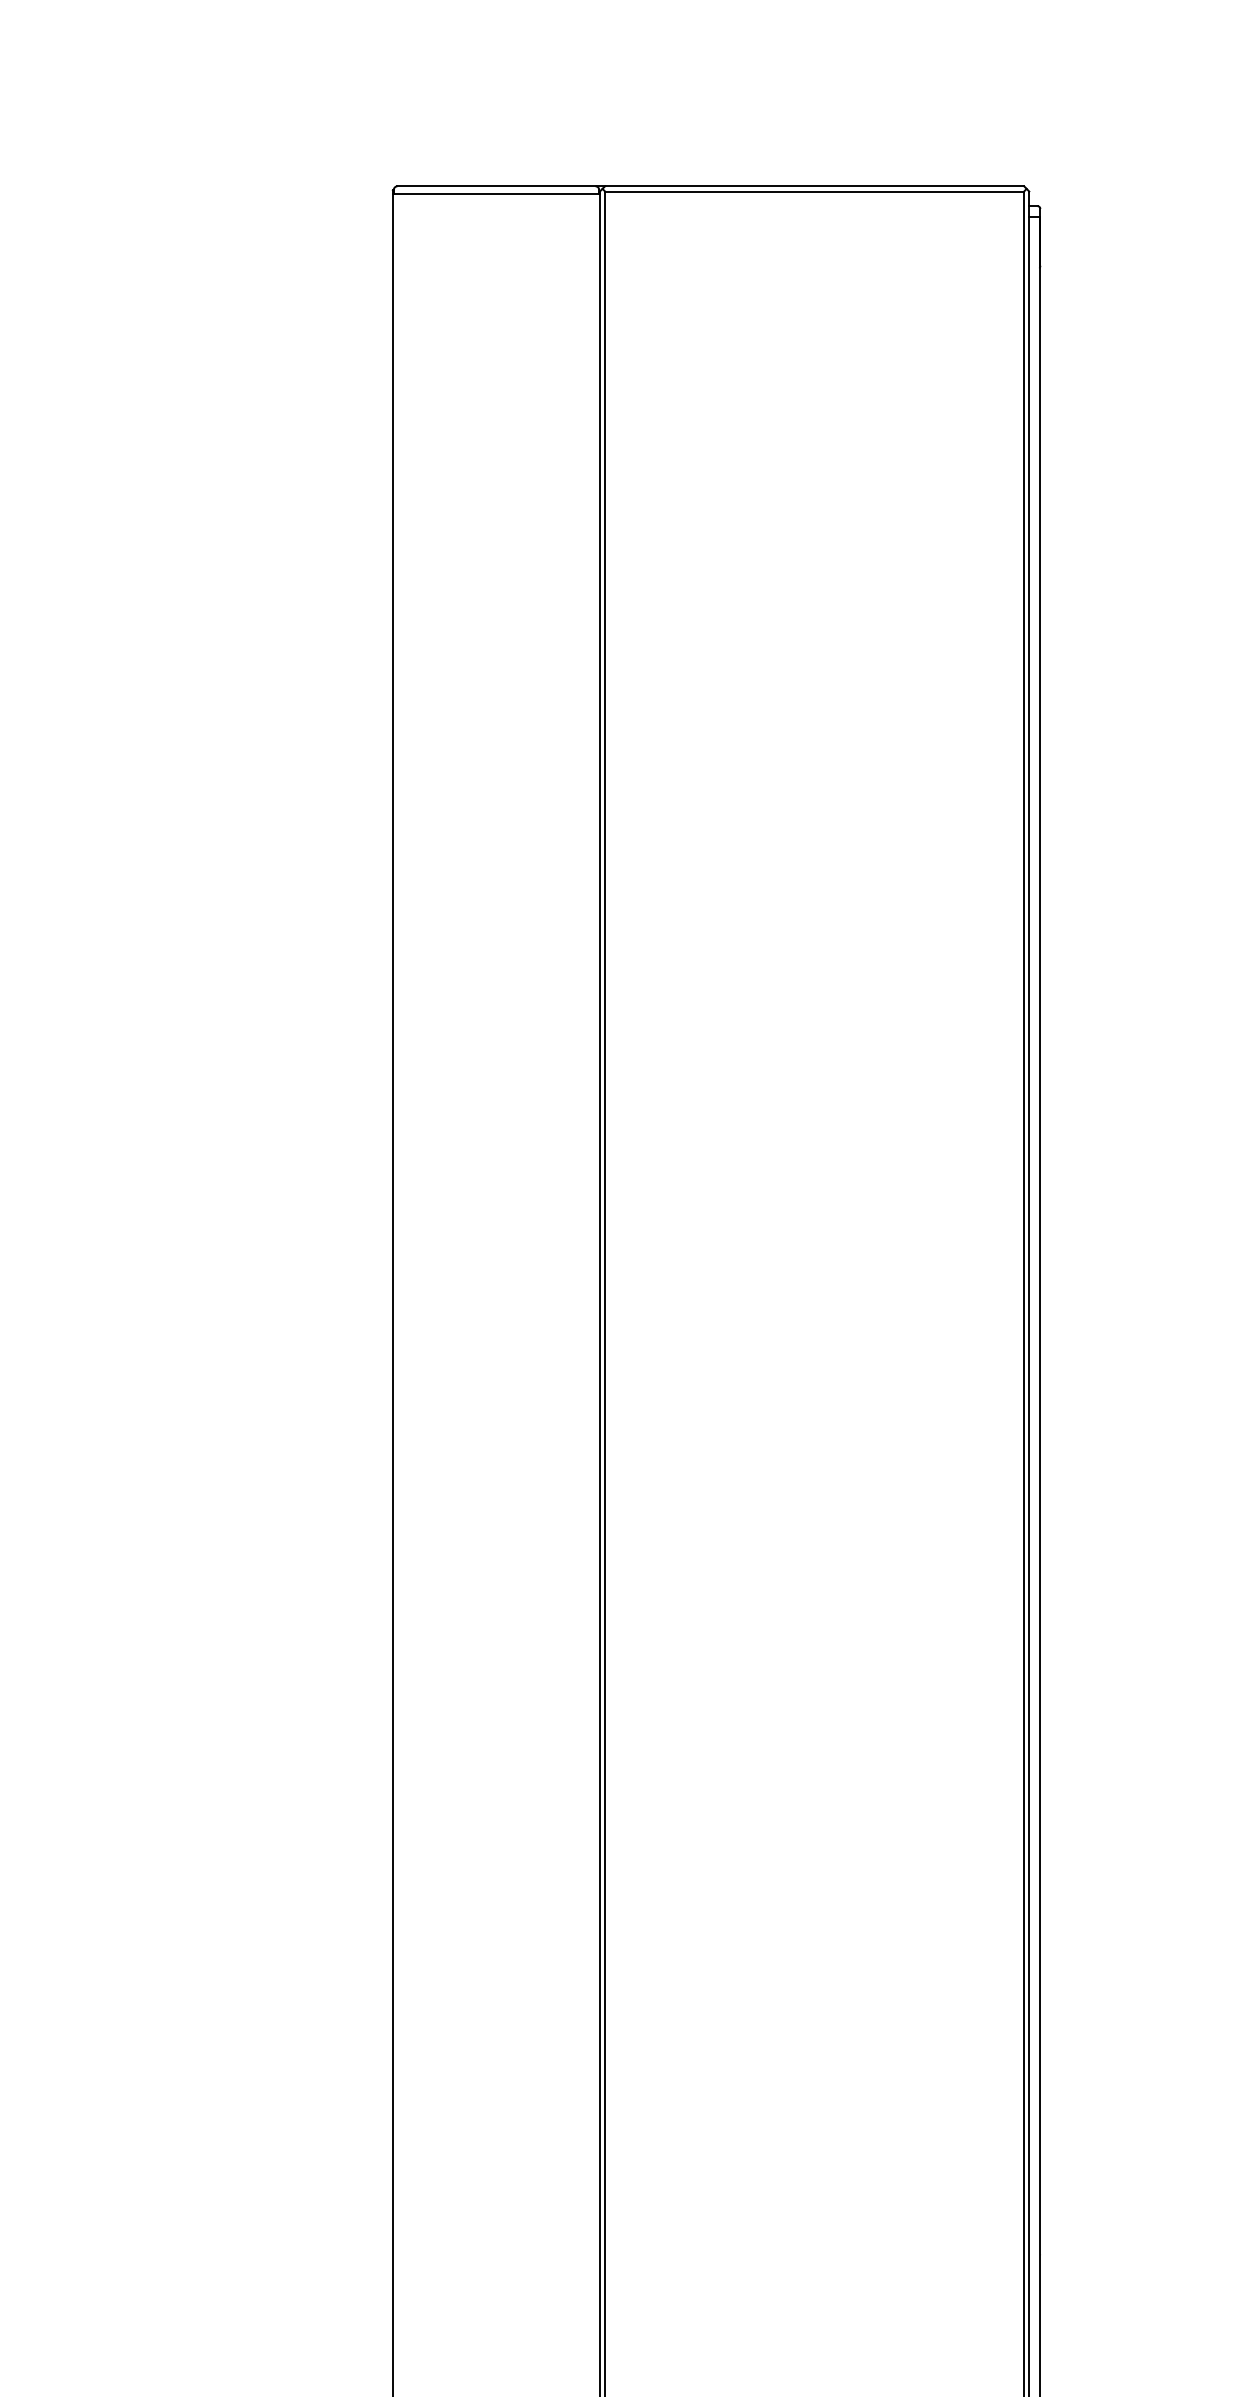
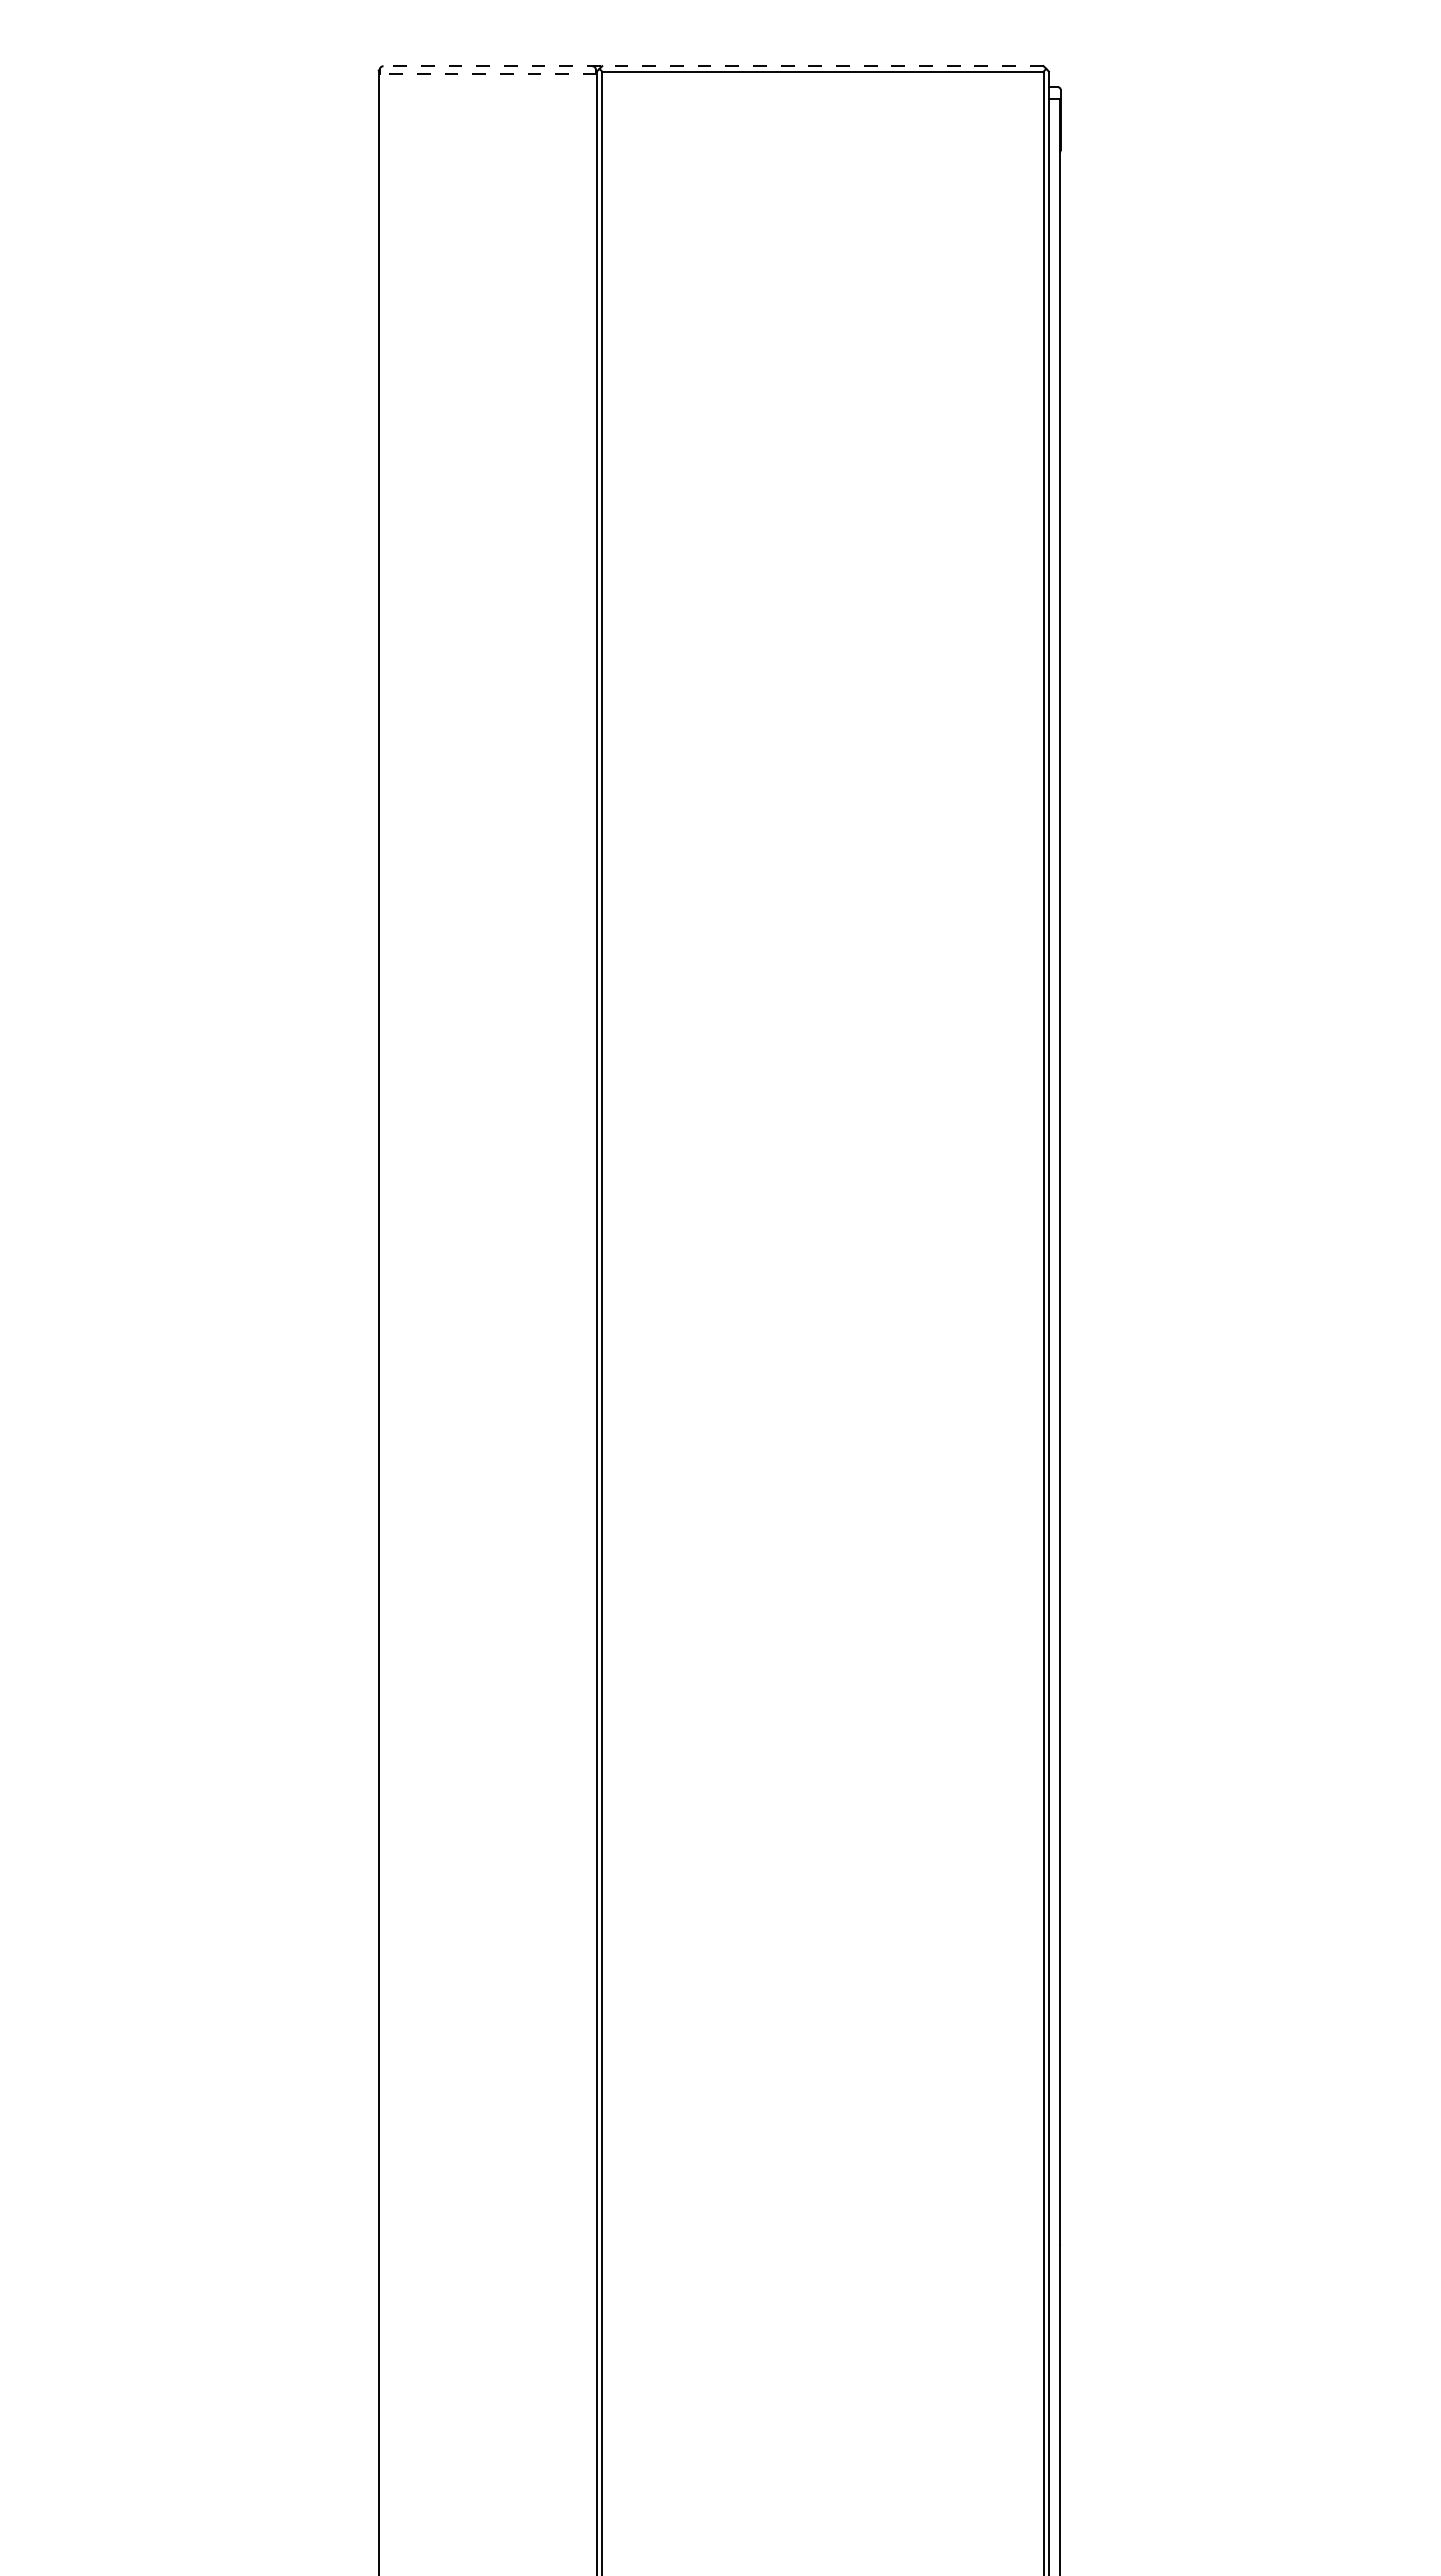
line: (710, 186) -> (713, 66), solid -> dashed
line: (496, 194) -> (487, 74), solid -> dashed

